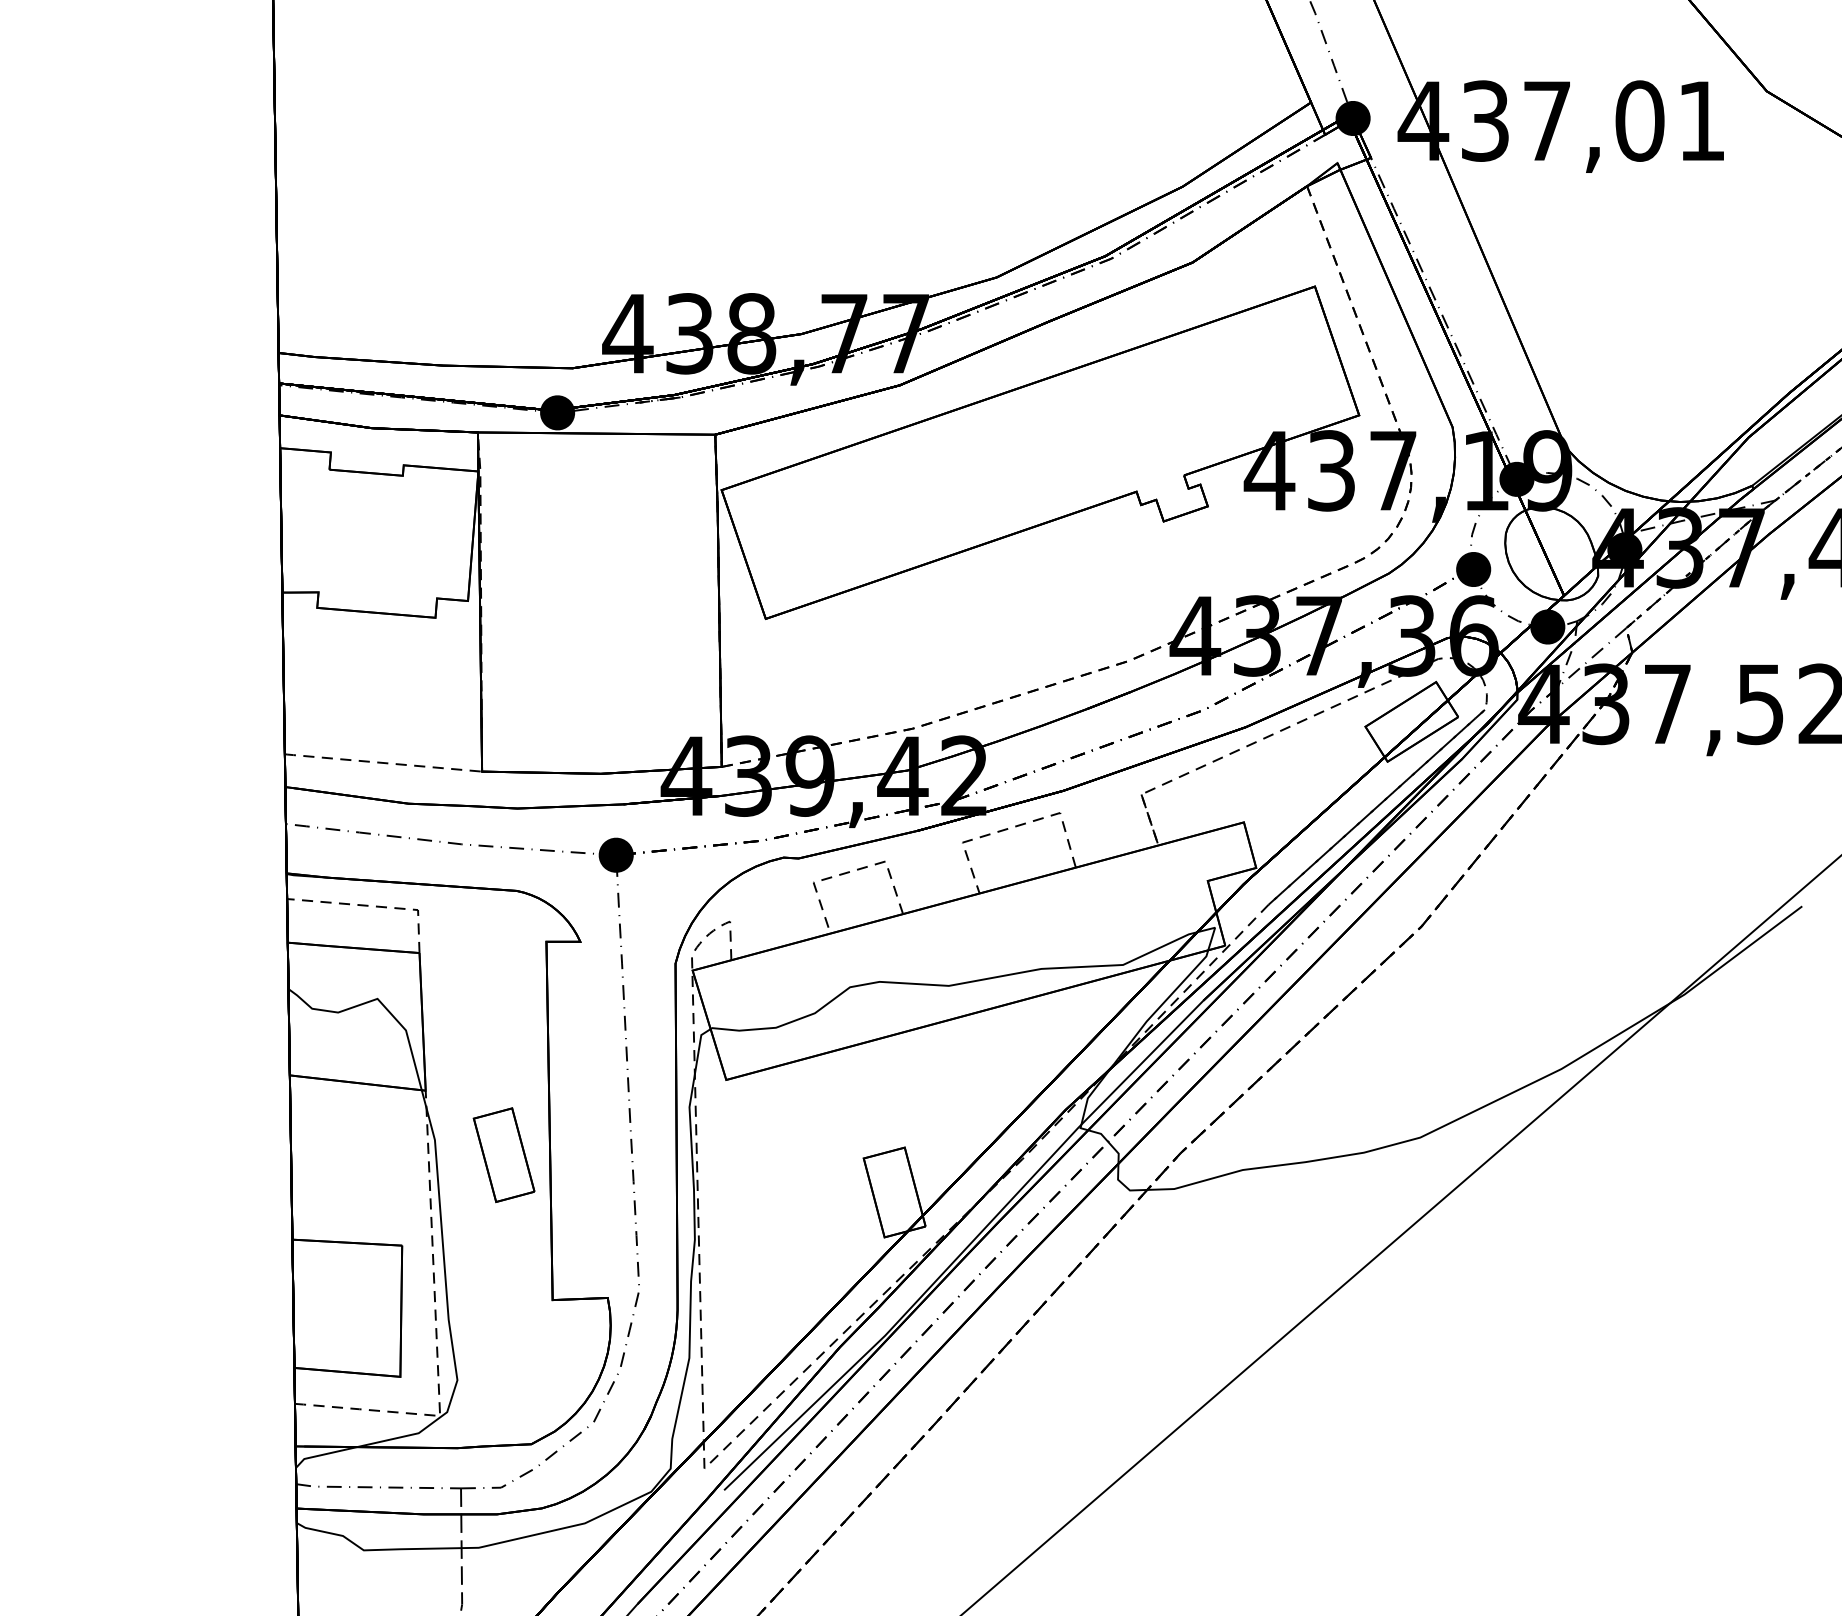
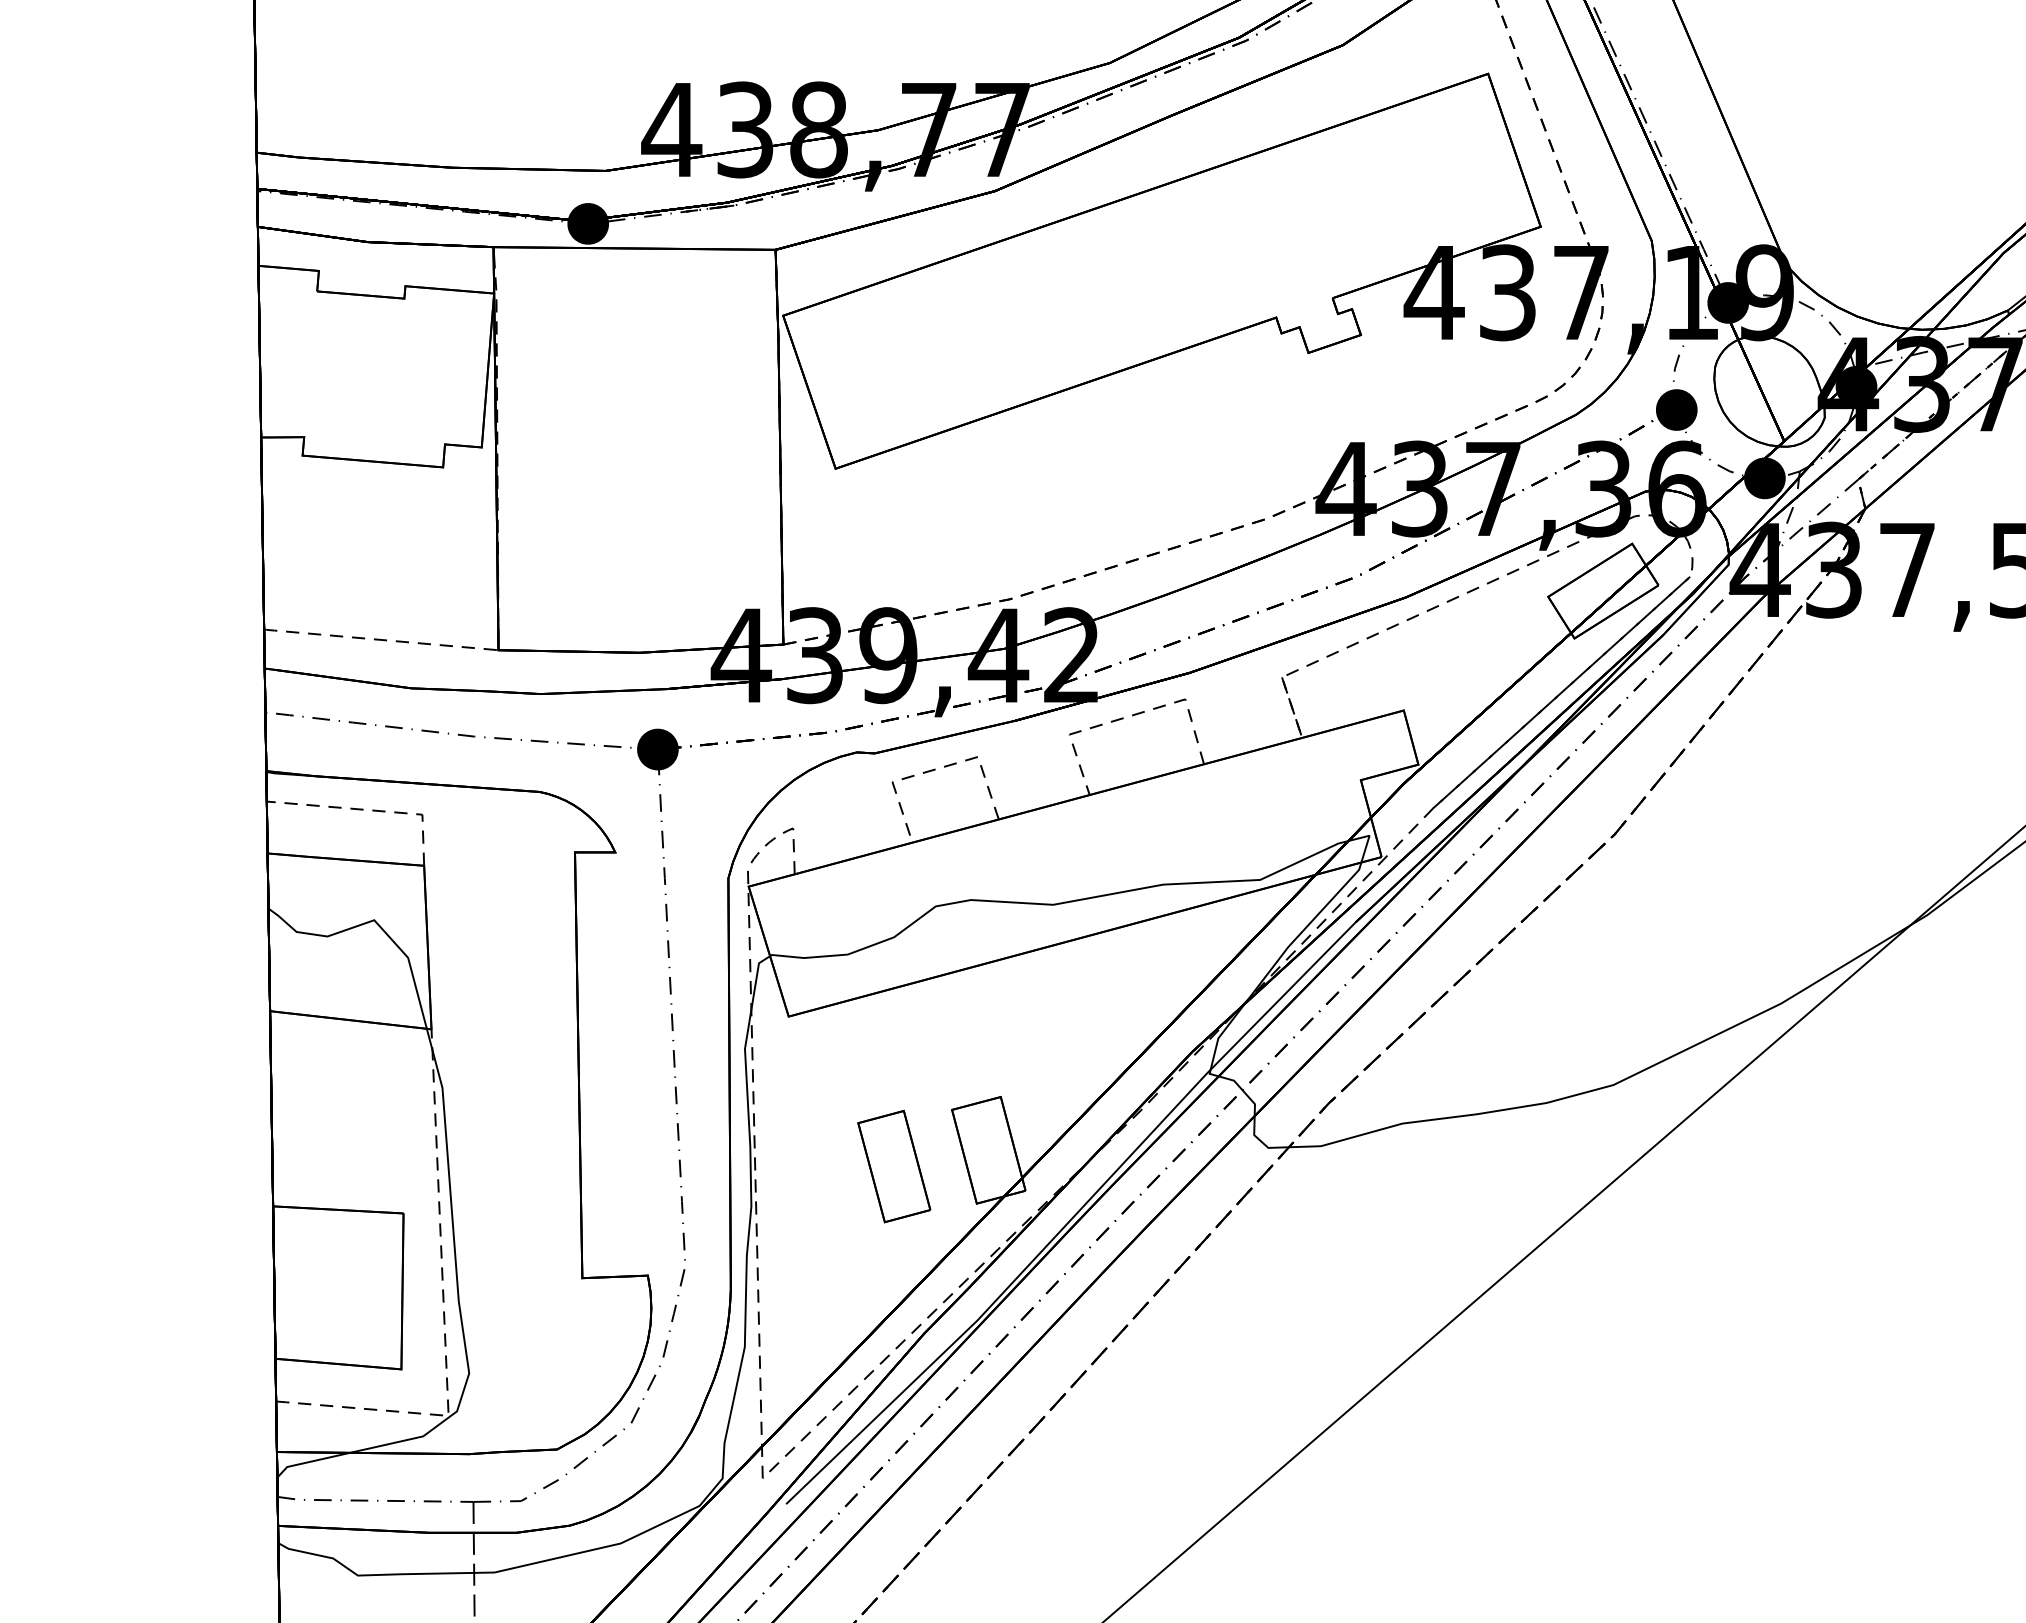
part: (503, 1155) -> (893, 1166), moved

